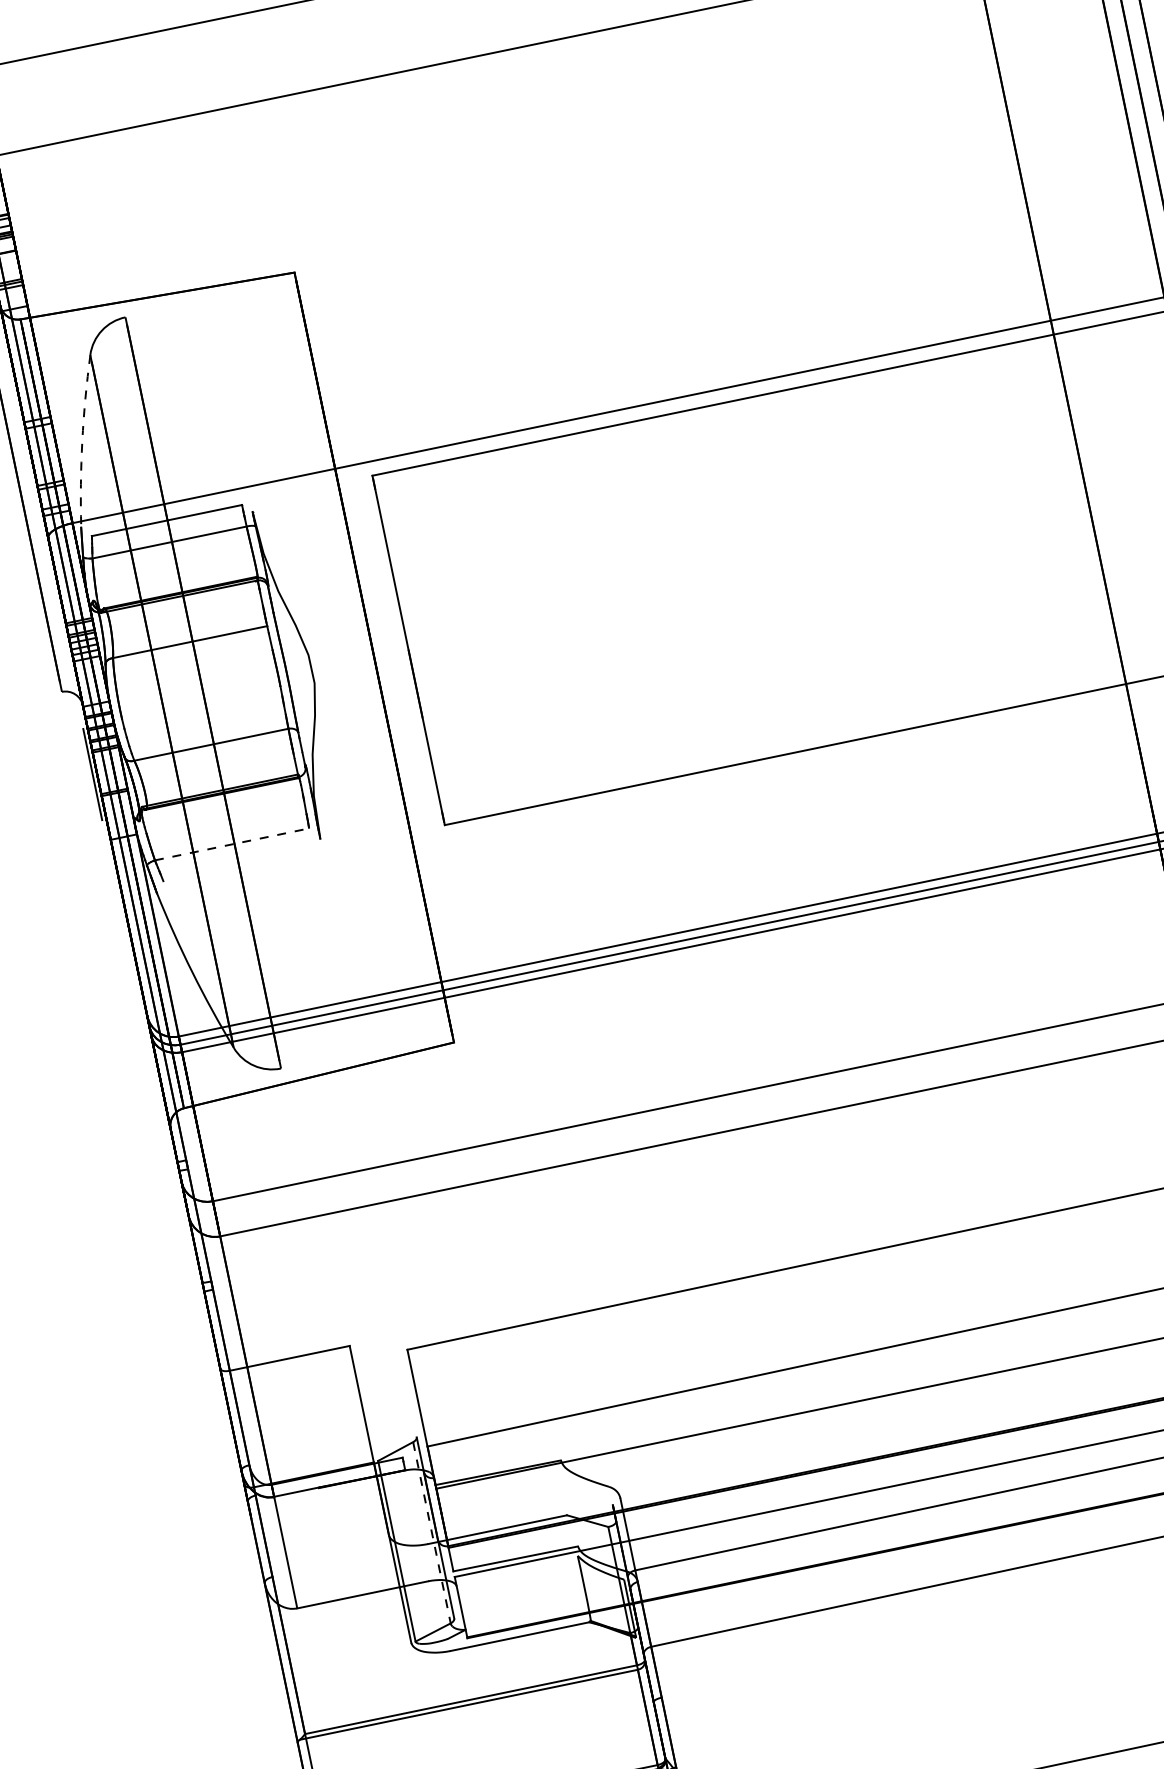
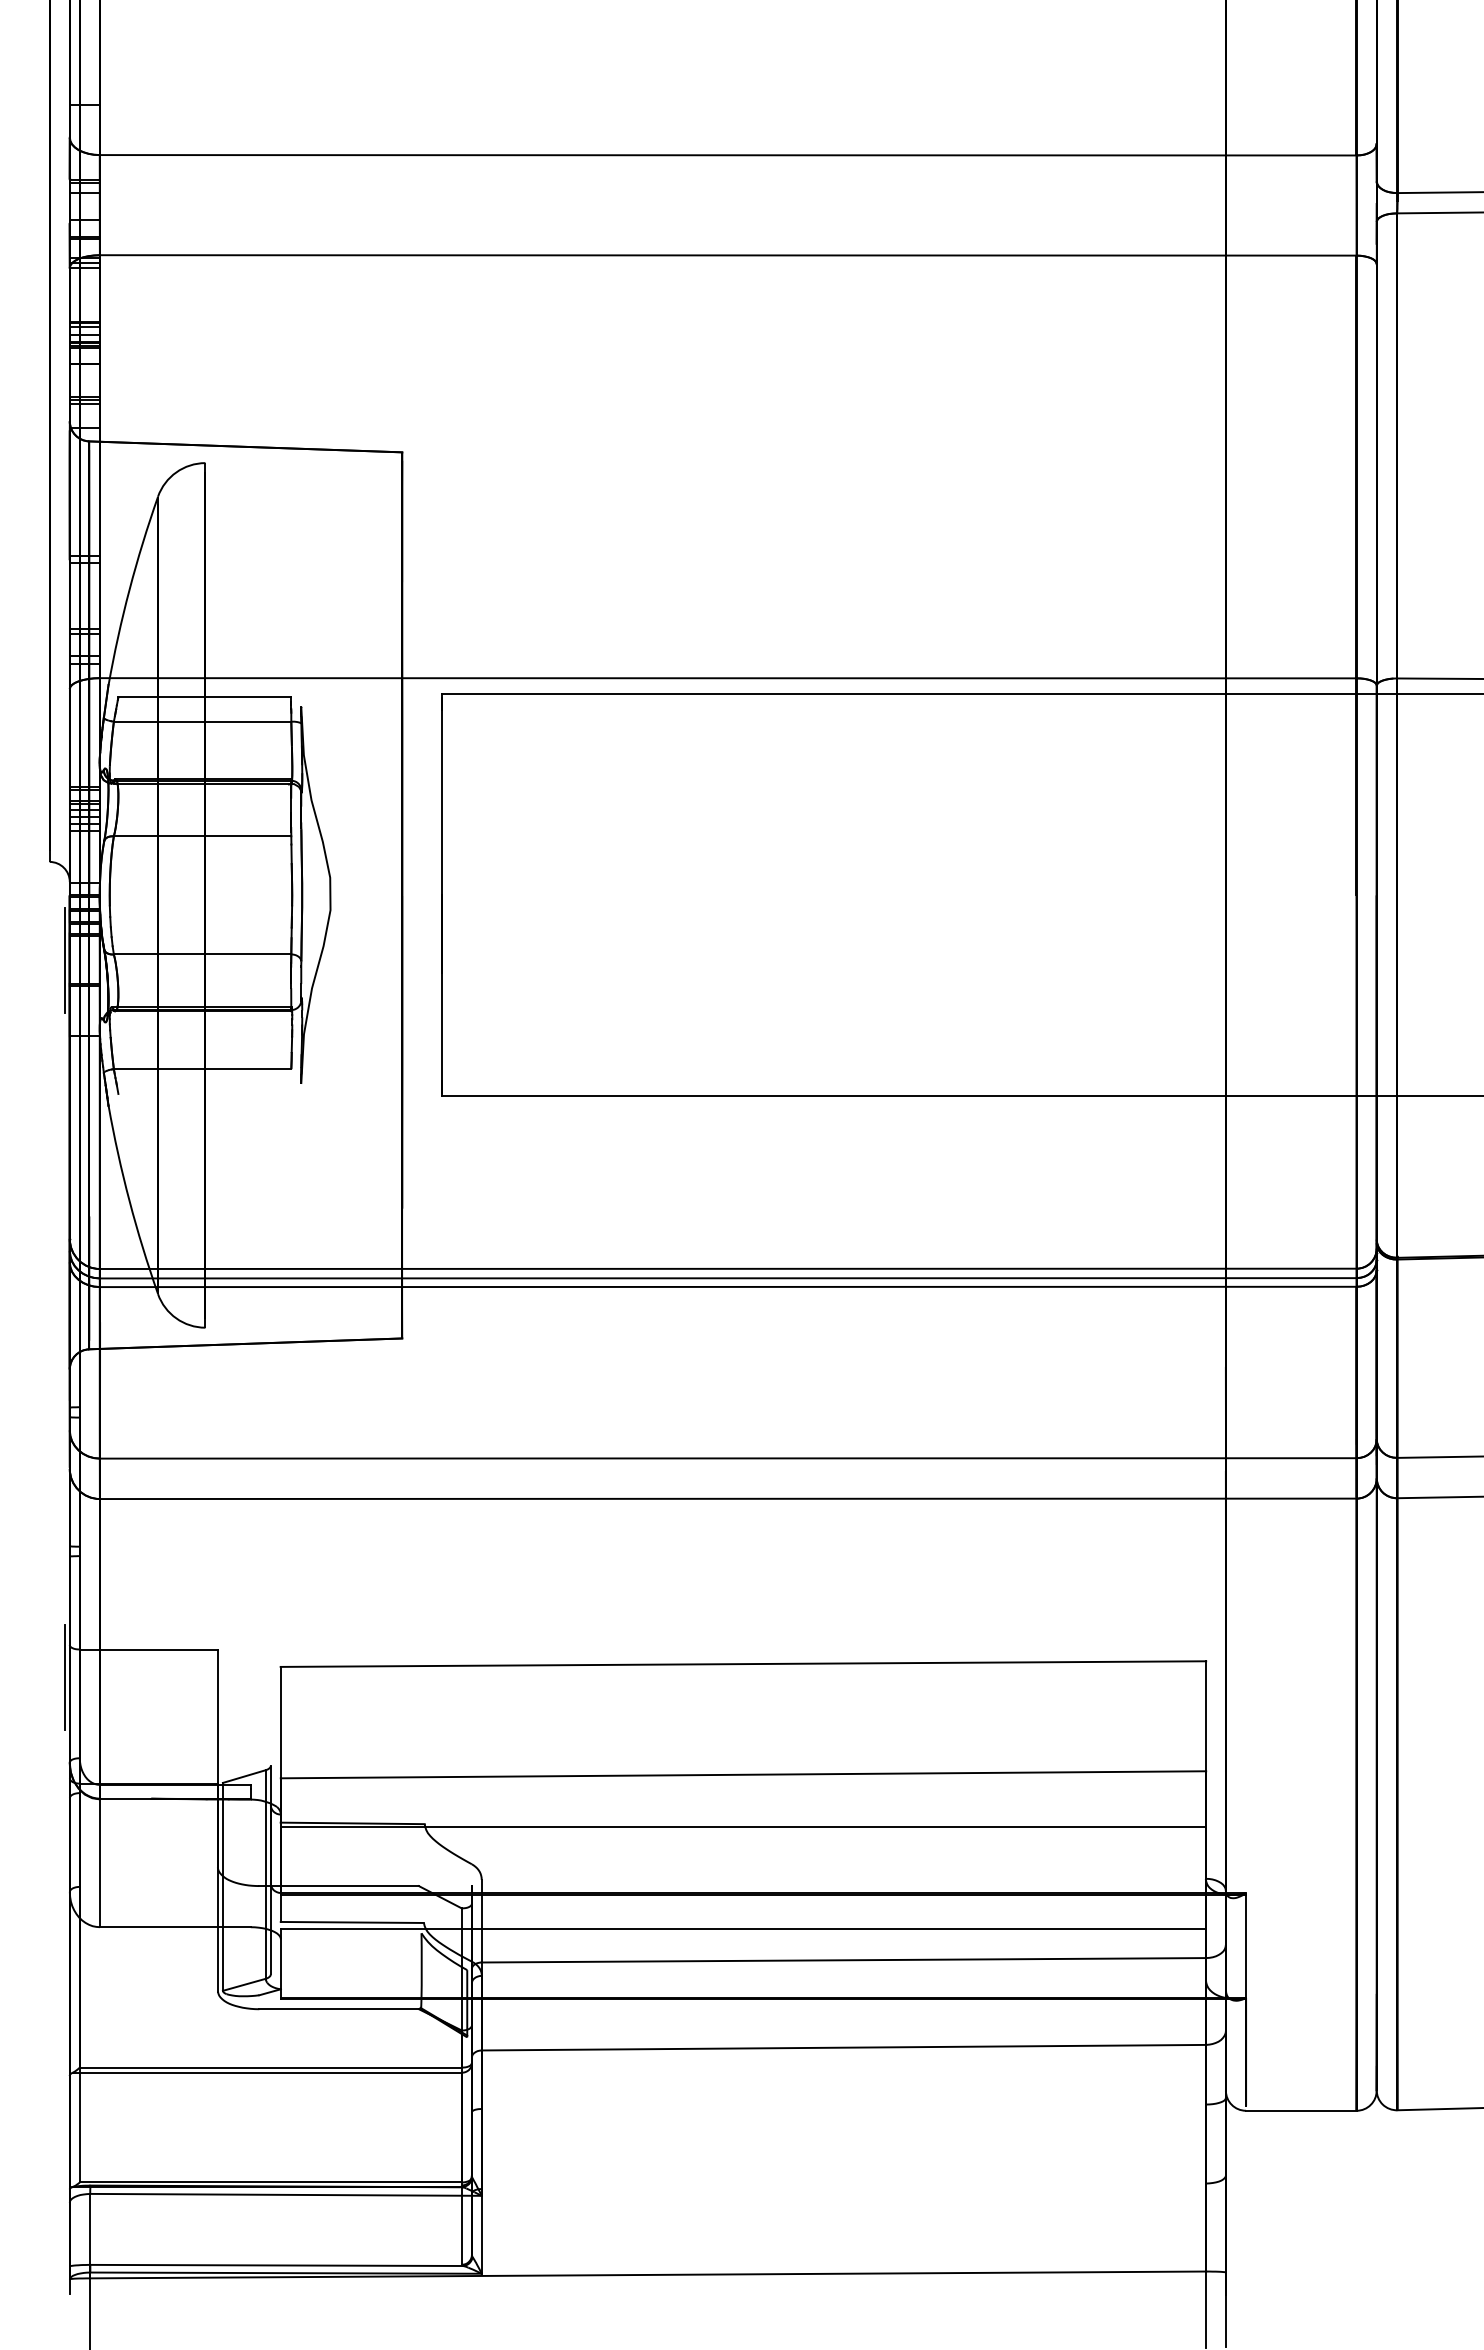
arc: (82, 440) -> (129, 589), dashed -> solid
line: (232, 844) -> (202, 1069), dashed -> solid
line: (221, 1397) -> (64, 1677), added
line: (431, 1532) -> (265, 1874), dashed -> solid

